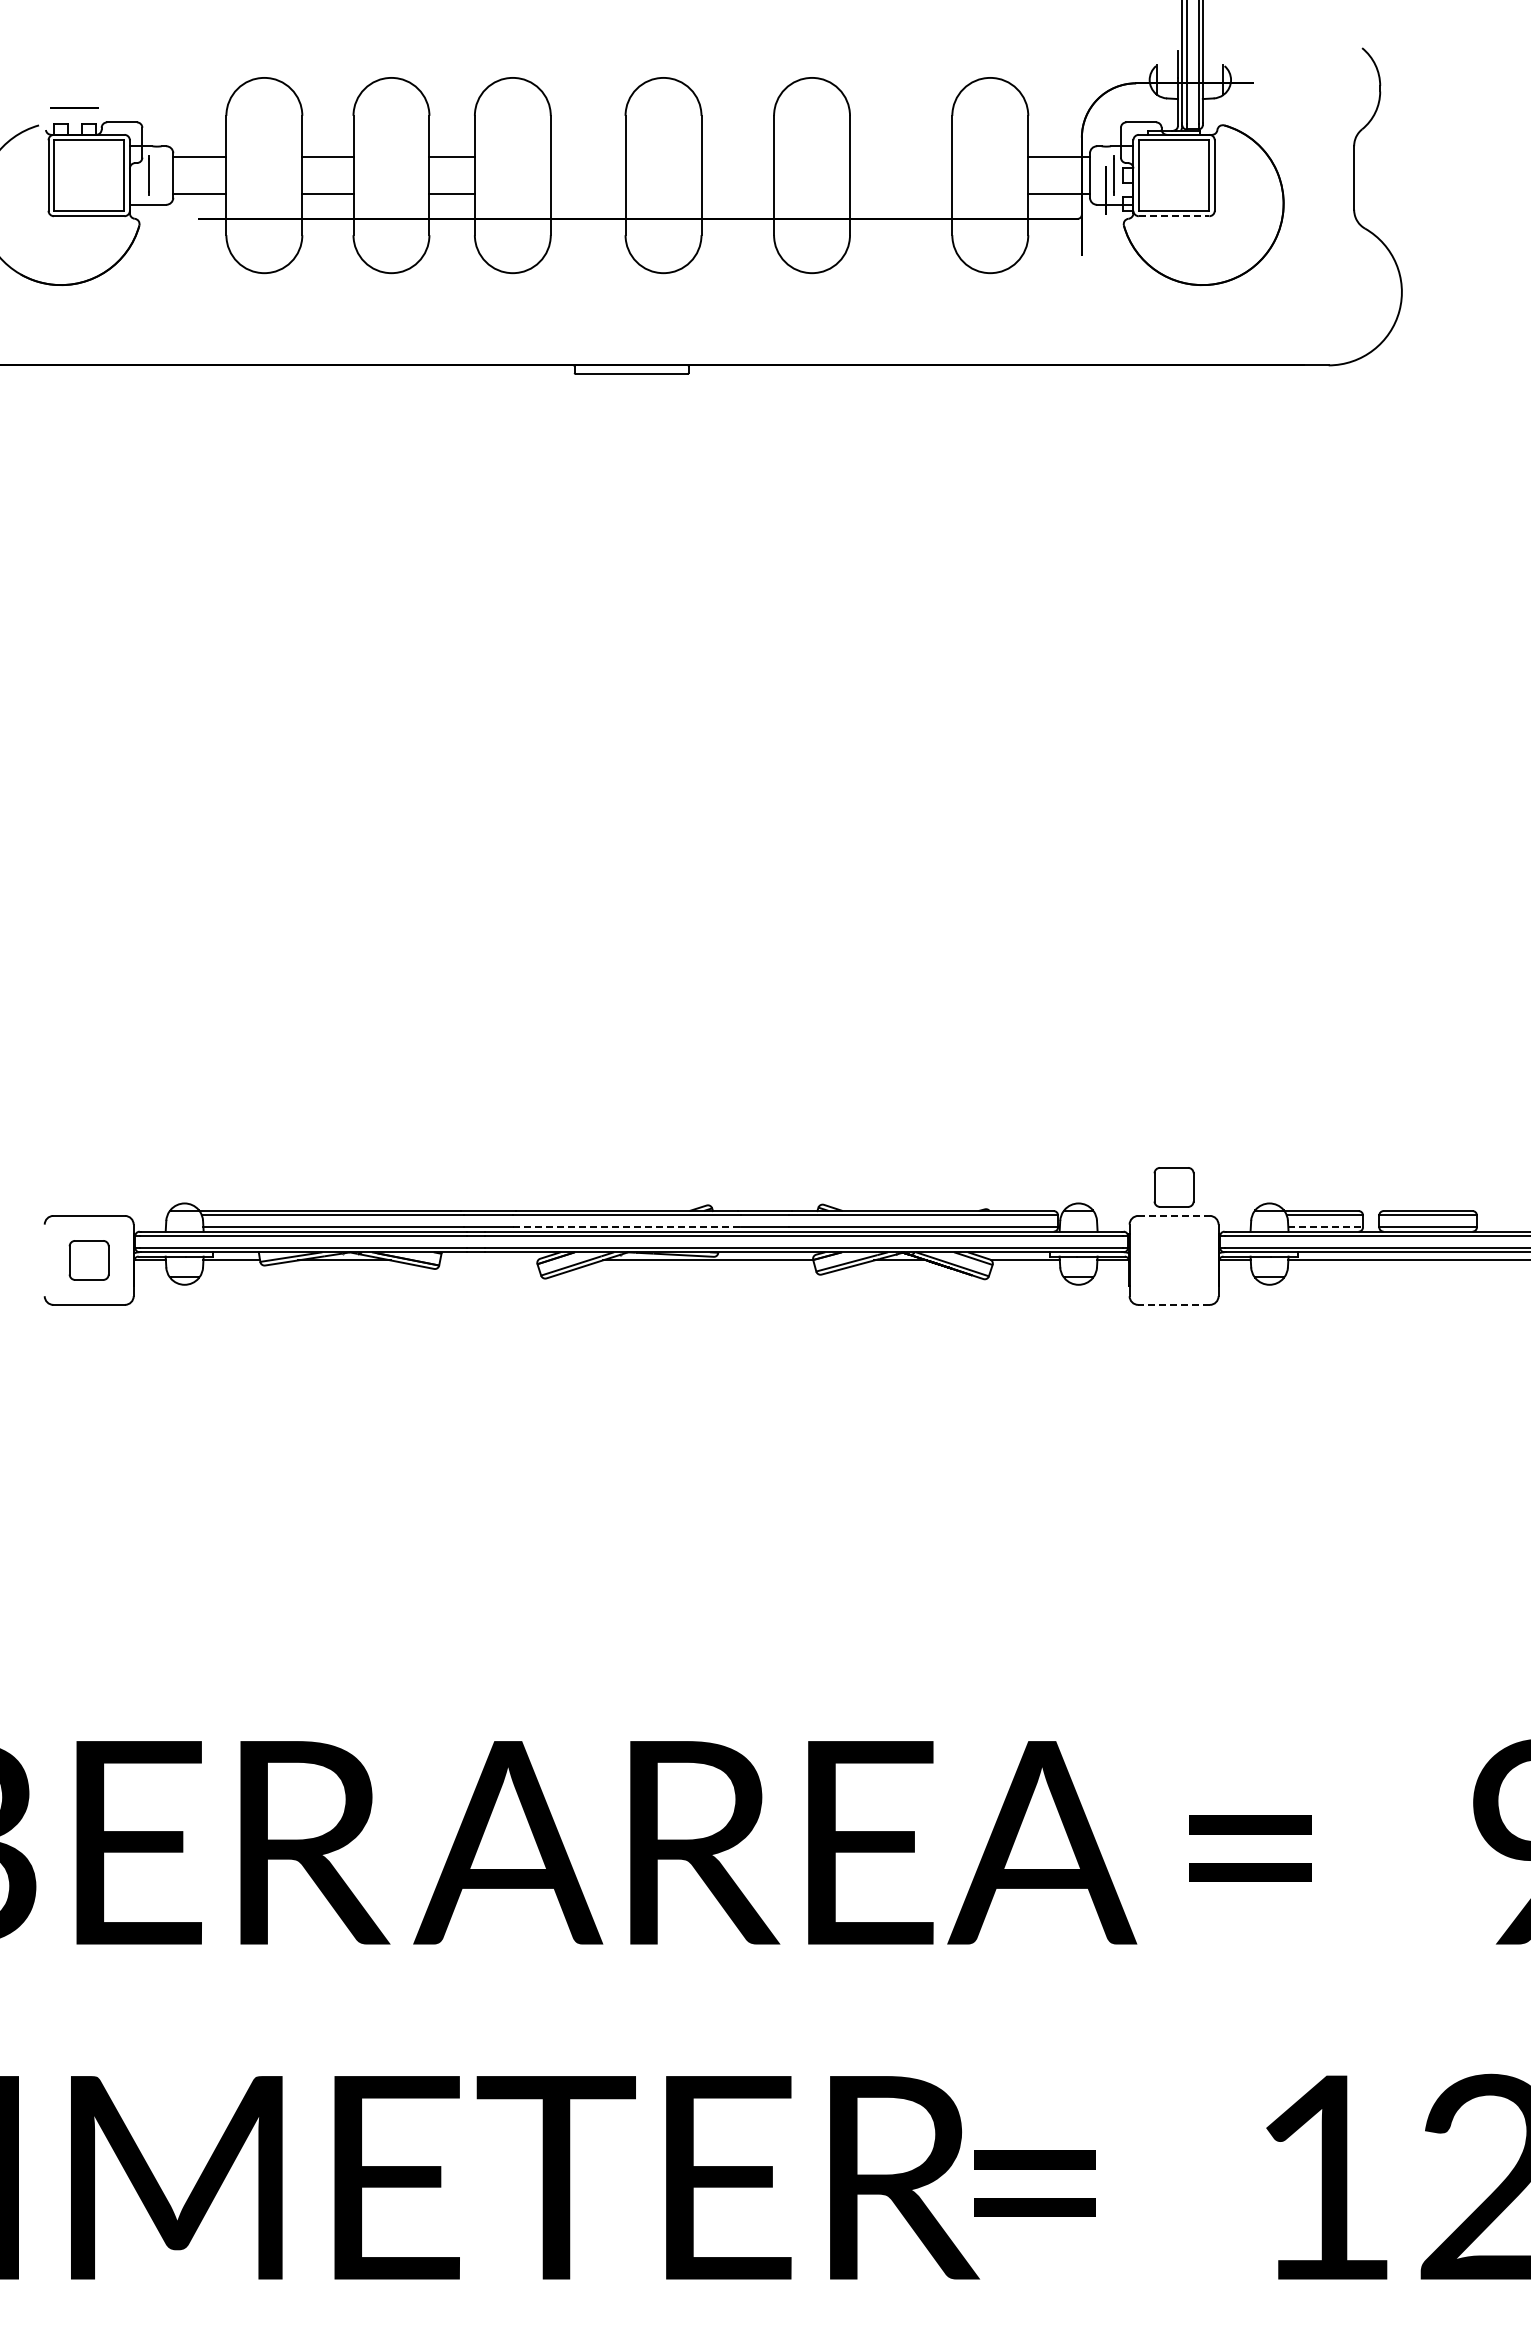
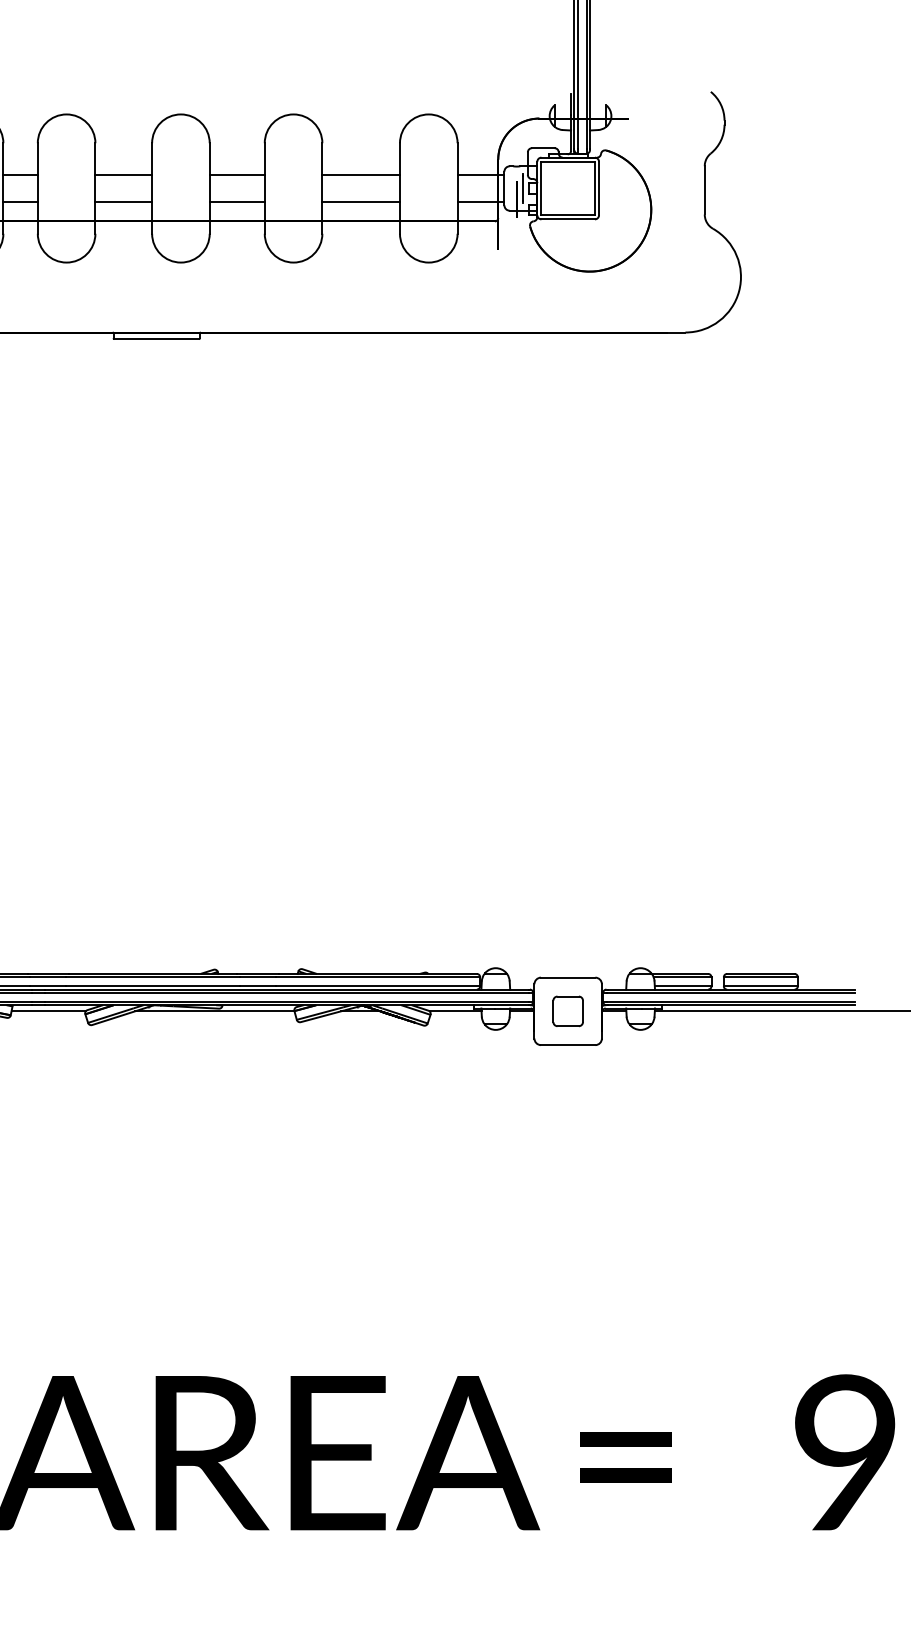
line: (587, 157) -> (123, 174), added
line: (737, 157) -> (237, 174), added
line: (901, 157) -> (361, 174), added
line: (587, 193) -> (123, 202), added
line: (737, 193) -> (237, 202), added
line: (901, 193) -> (361, 202), added
line: (1174, 216) -> (568, 219), dashed -> solid
part: (1173, 1187) -> (567, 1011), moved
line: (1174, 1215) -> (568, 977), dashed -> solid
line: (627, 1227) -> (153, 986), dashed -> solid
line: (1326, 1227) -> (683, 986), dashed -> solid
line: (489, 1260) -> (48, 1011), added
line: (1174, 1304) -> (568, 1044), dashed -> solid

